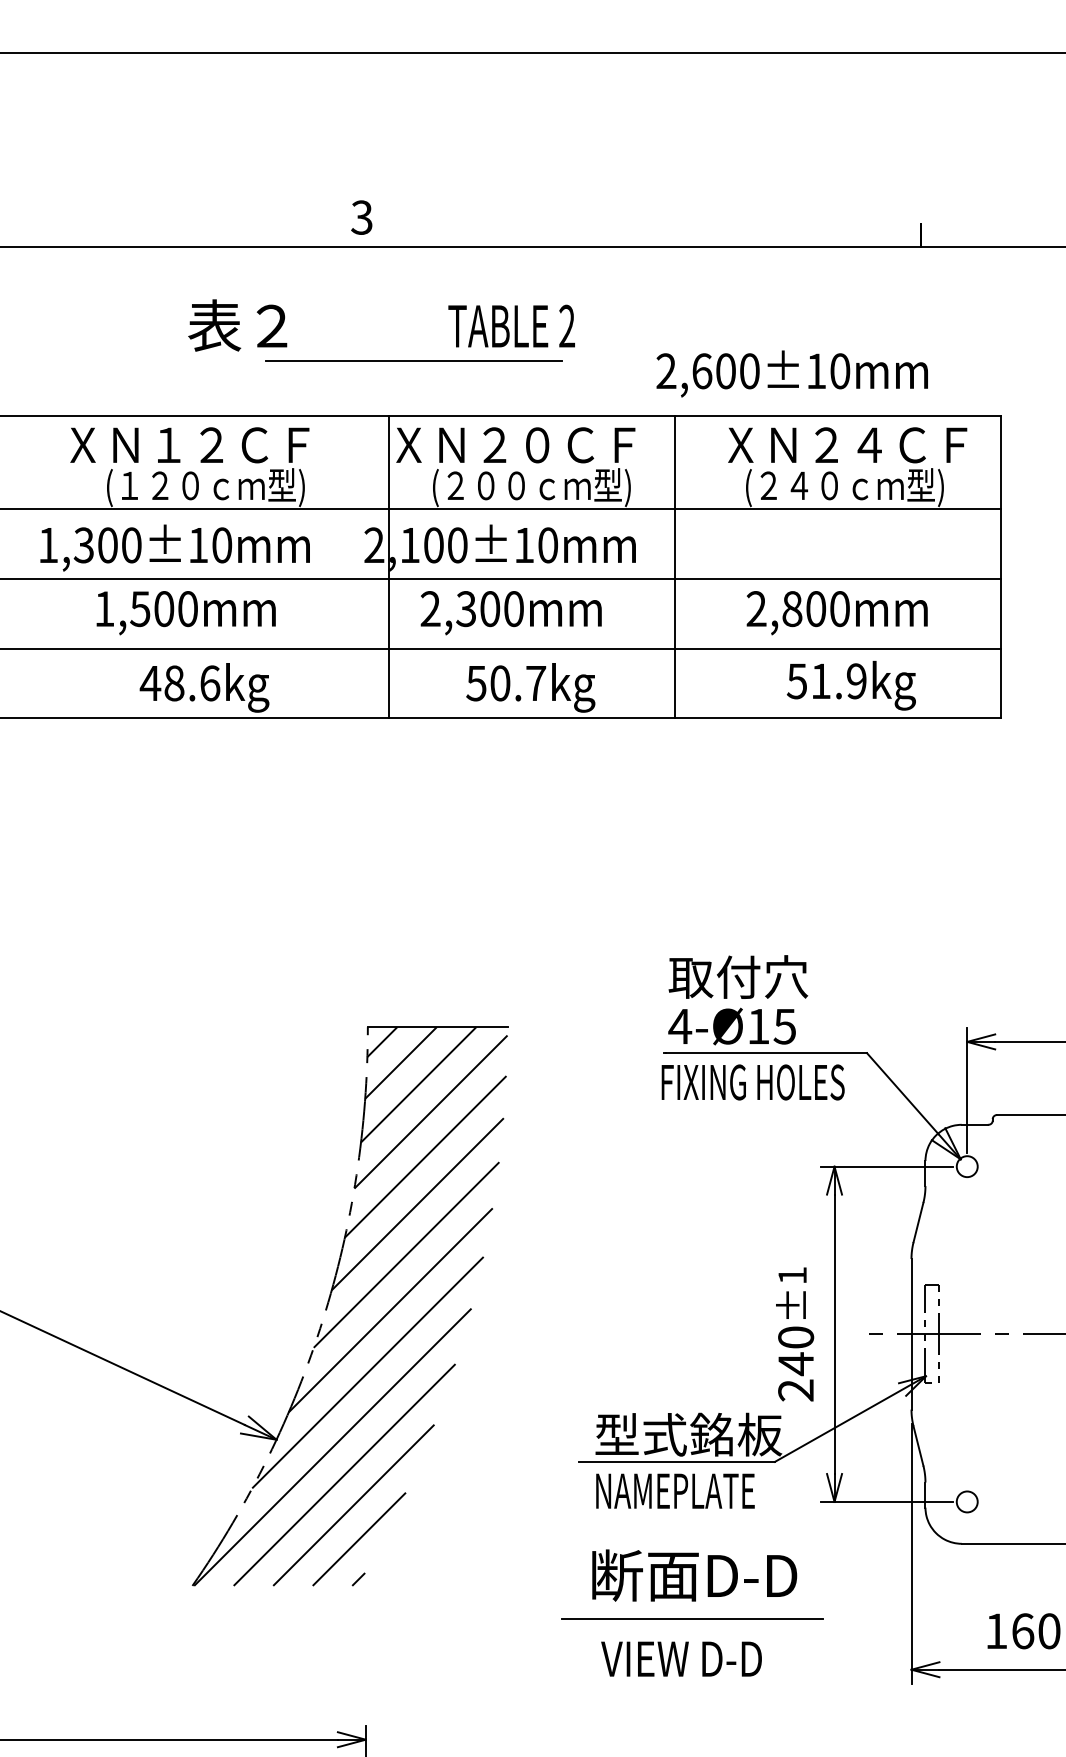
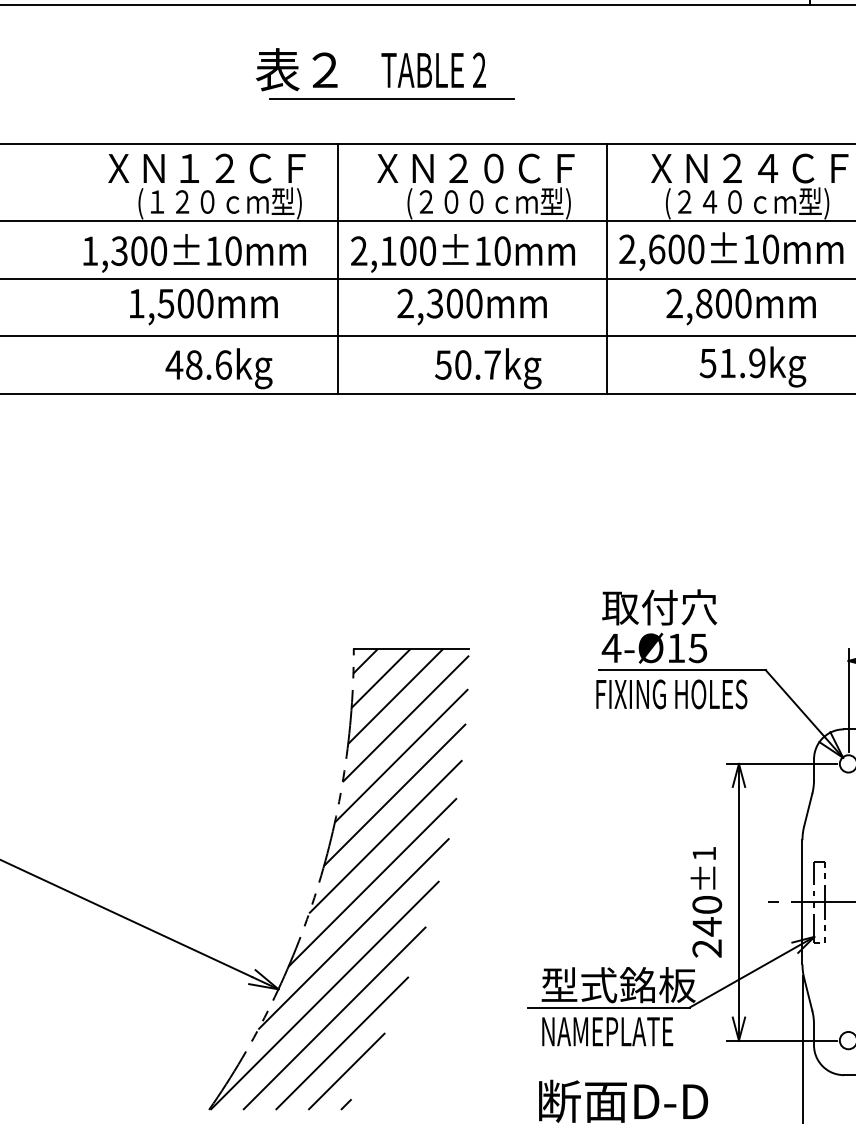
text: (237, 325) -> (296, 69), moved
text: (511, 325) -> (433, 69), moved
text: (791, 373) -> (730, 251), moved
line: (389, 566) -> (338, 268), moved

